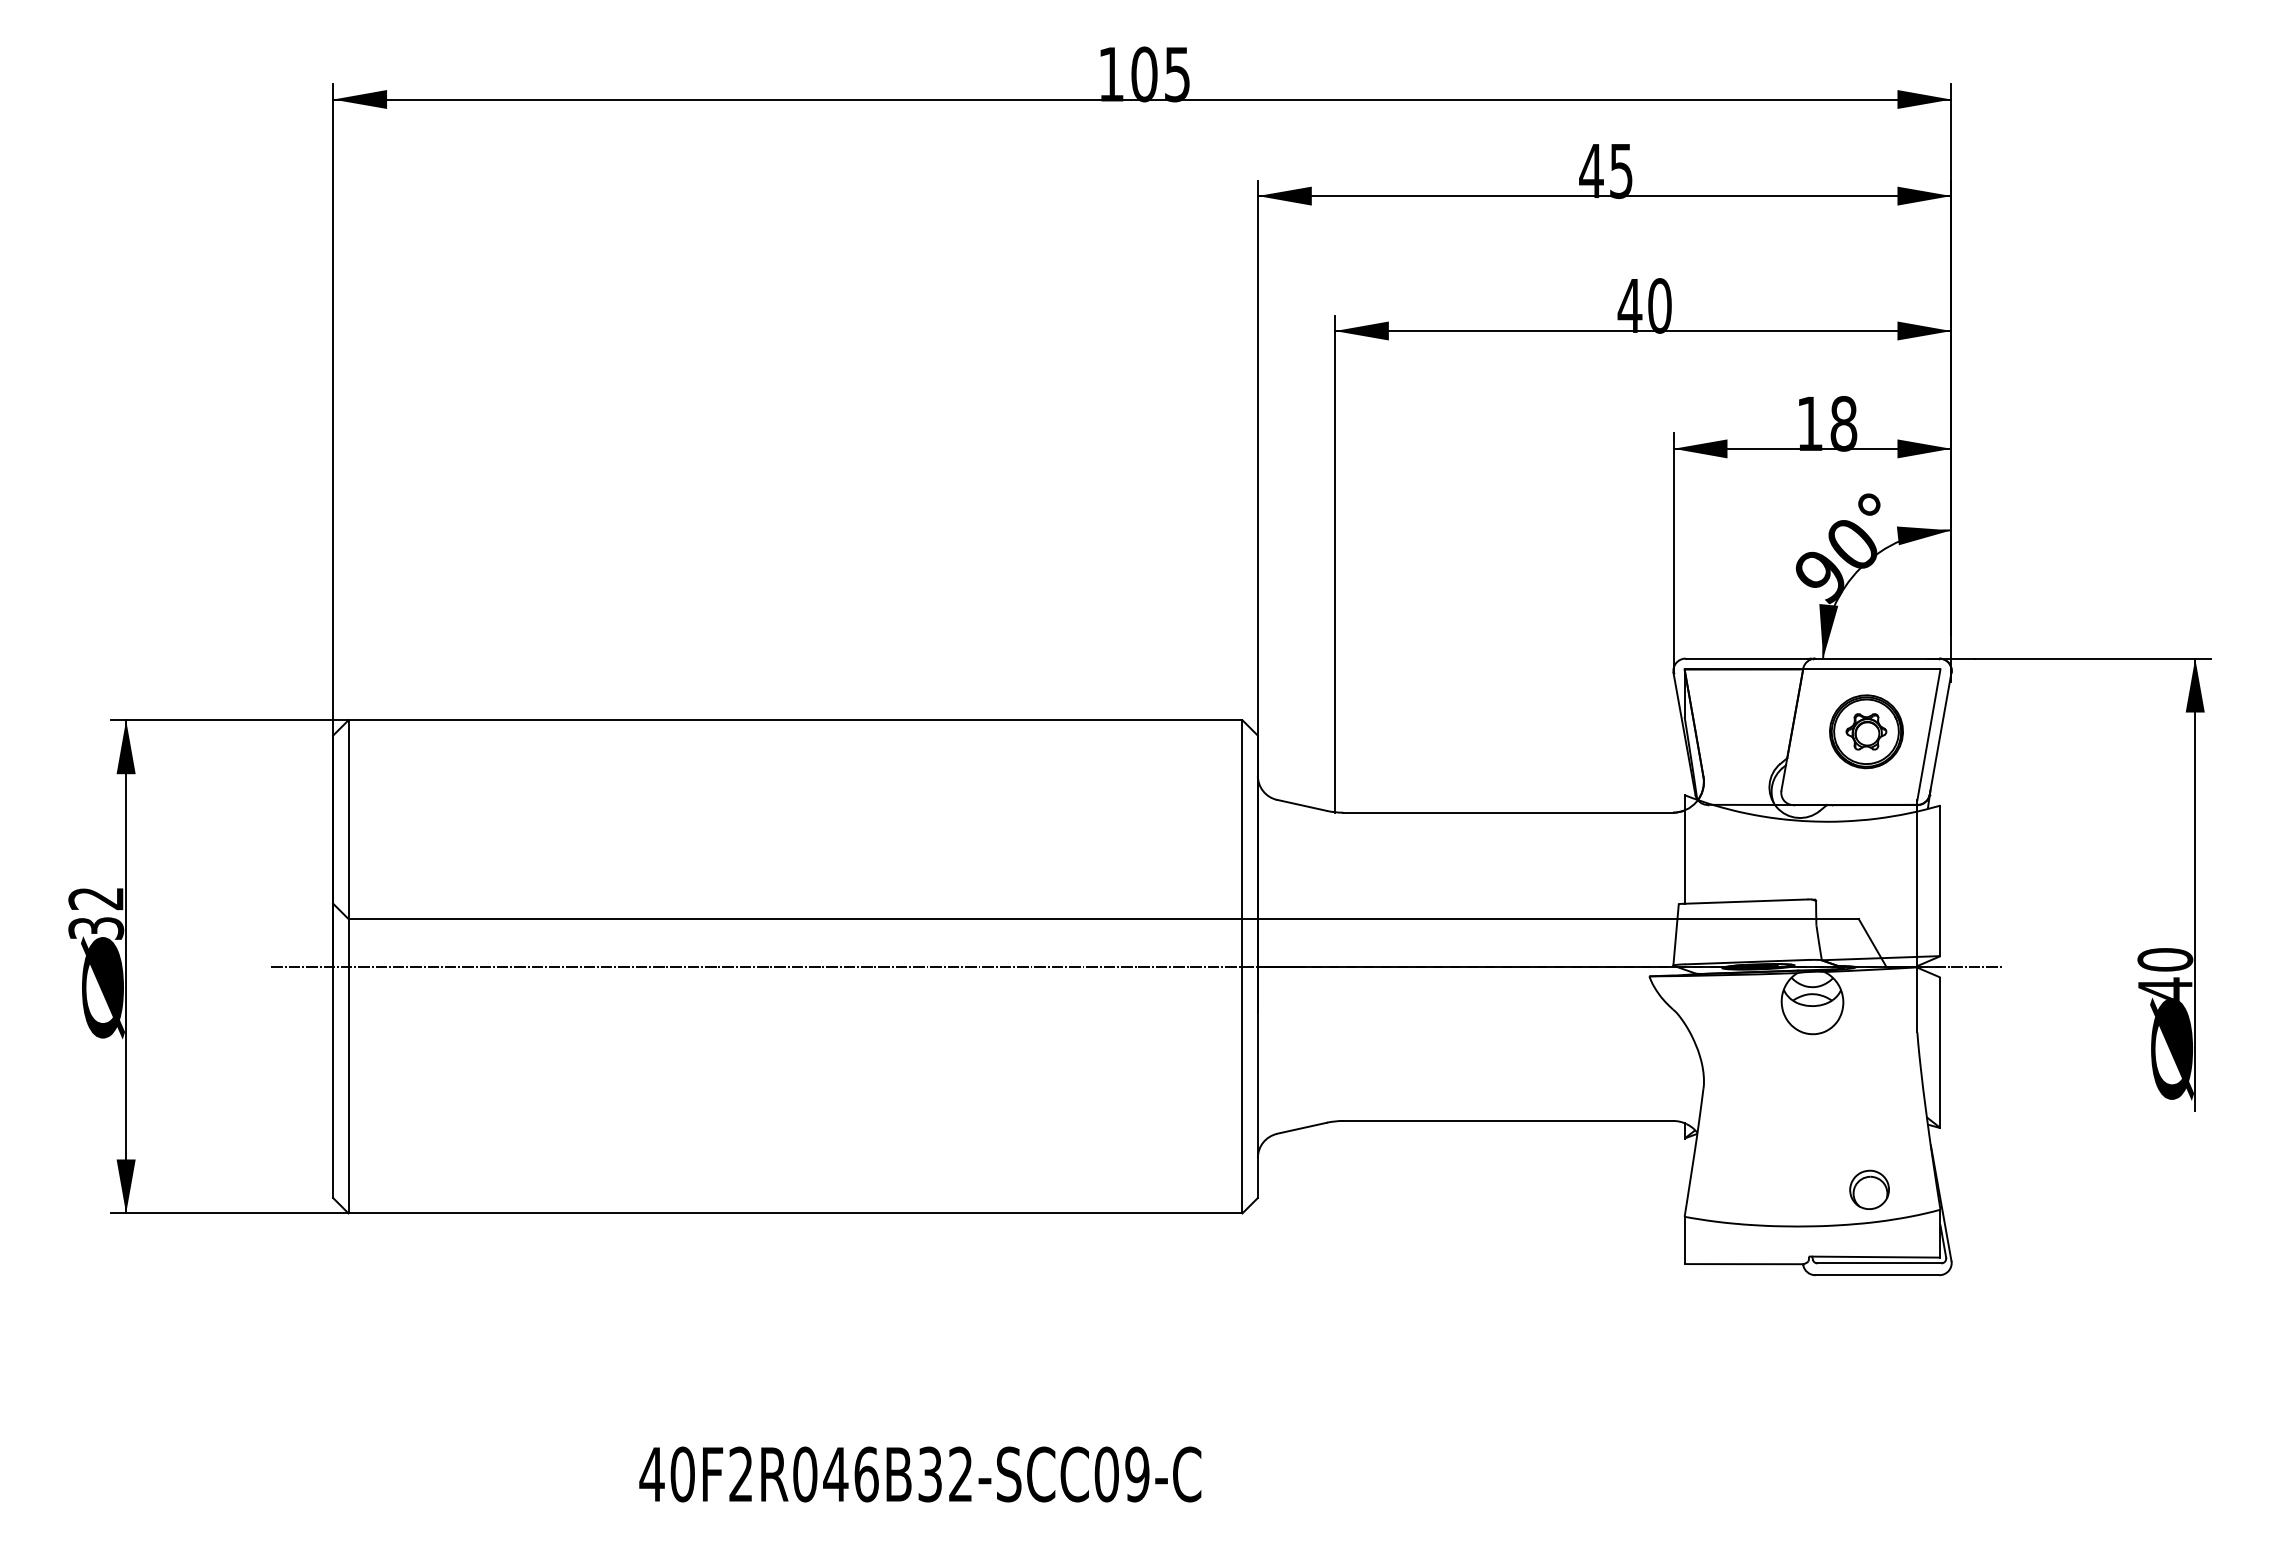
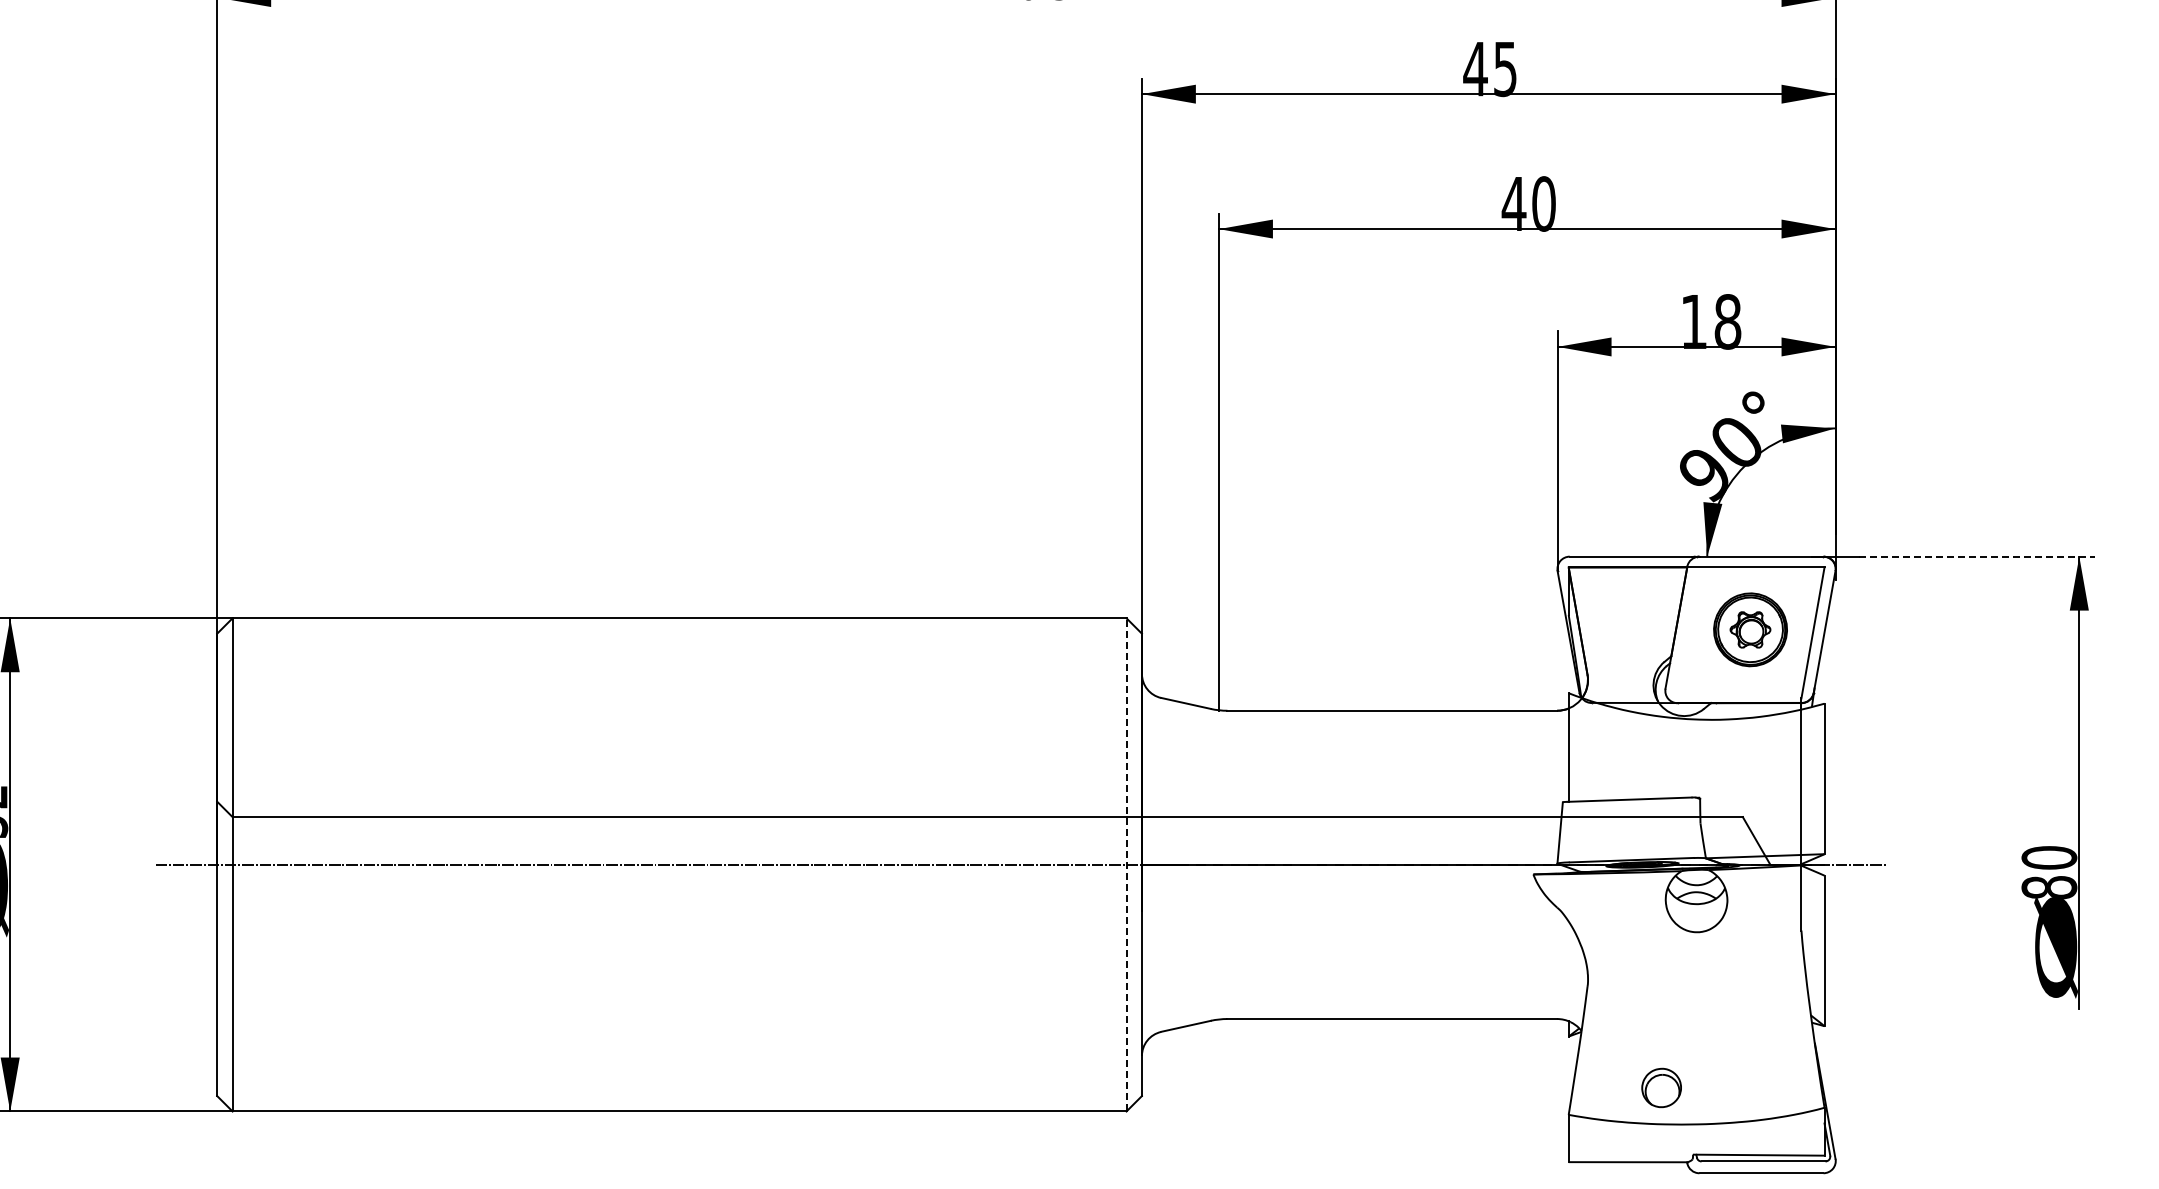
line: (2093, 658) -> (1977, 556), solid -> dashed
line: (1242, 966) -> (1126, 864), solid -> dashed
text: (2165, 989) -> (2049, 887), 40 -> 80
part: (1869, 1189) -> (1661, 1087), moved

